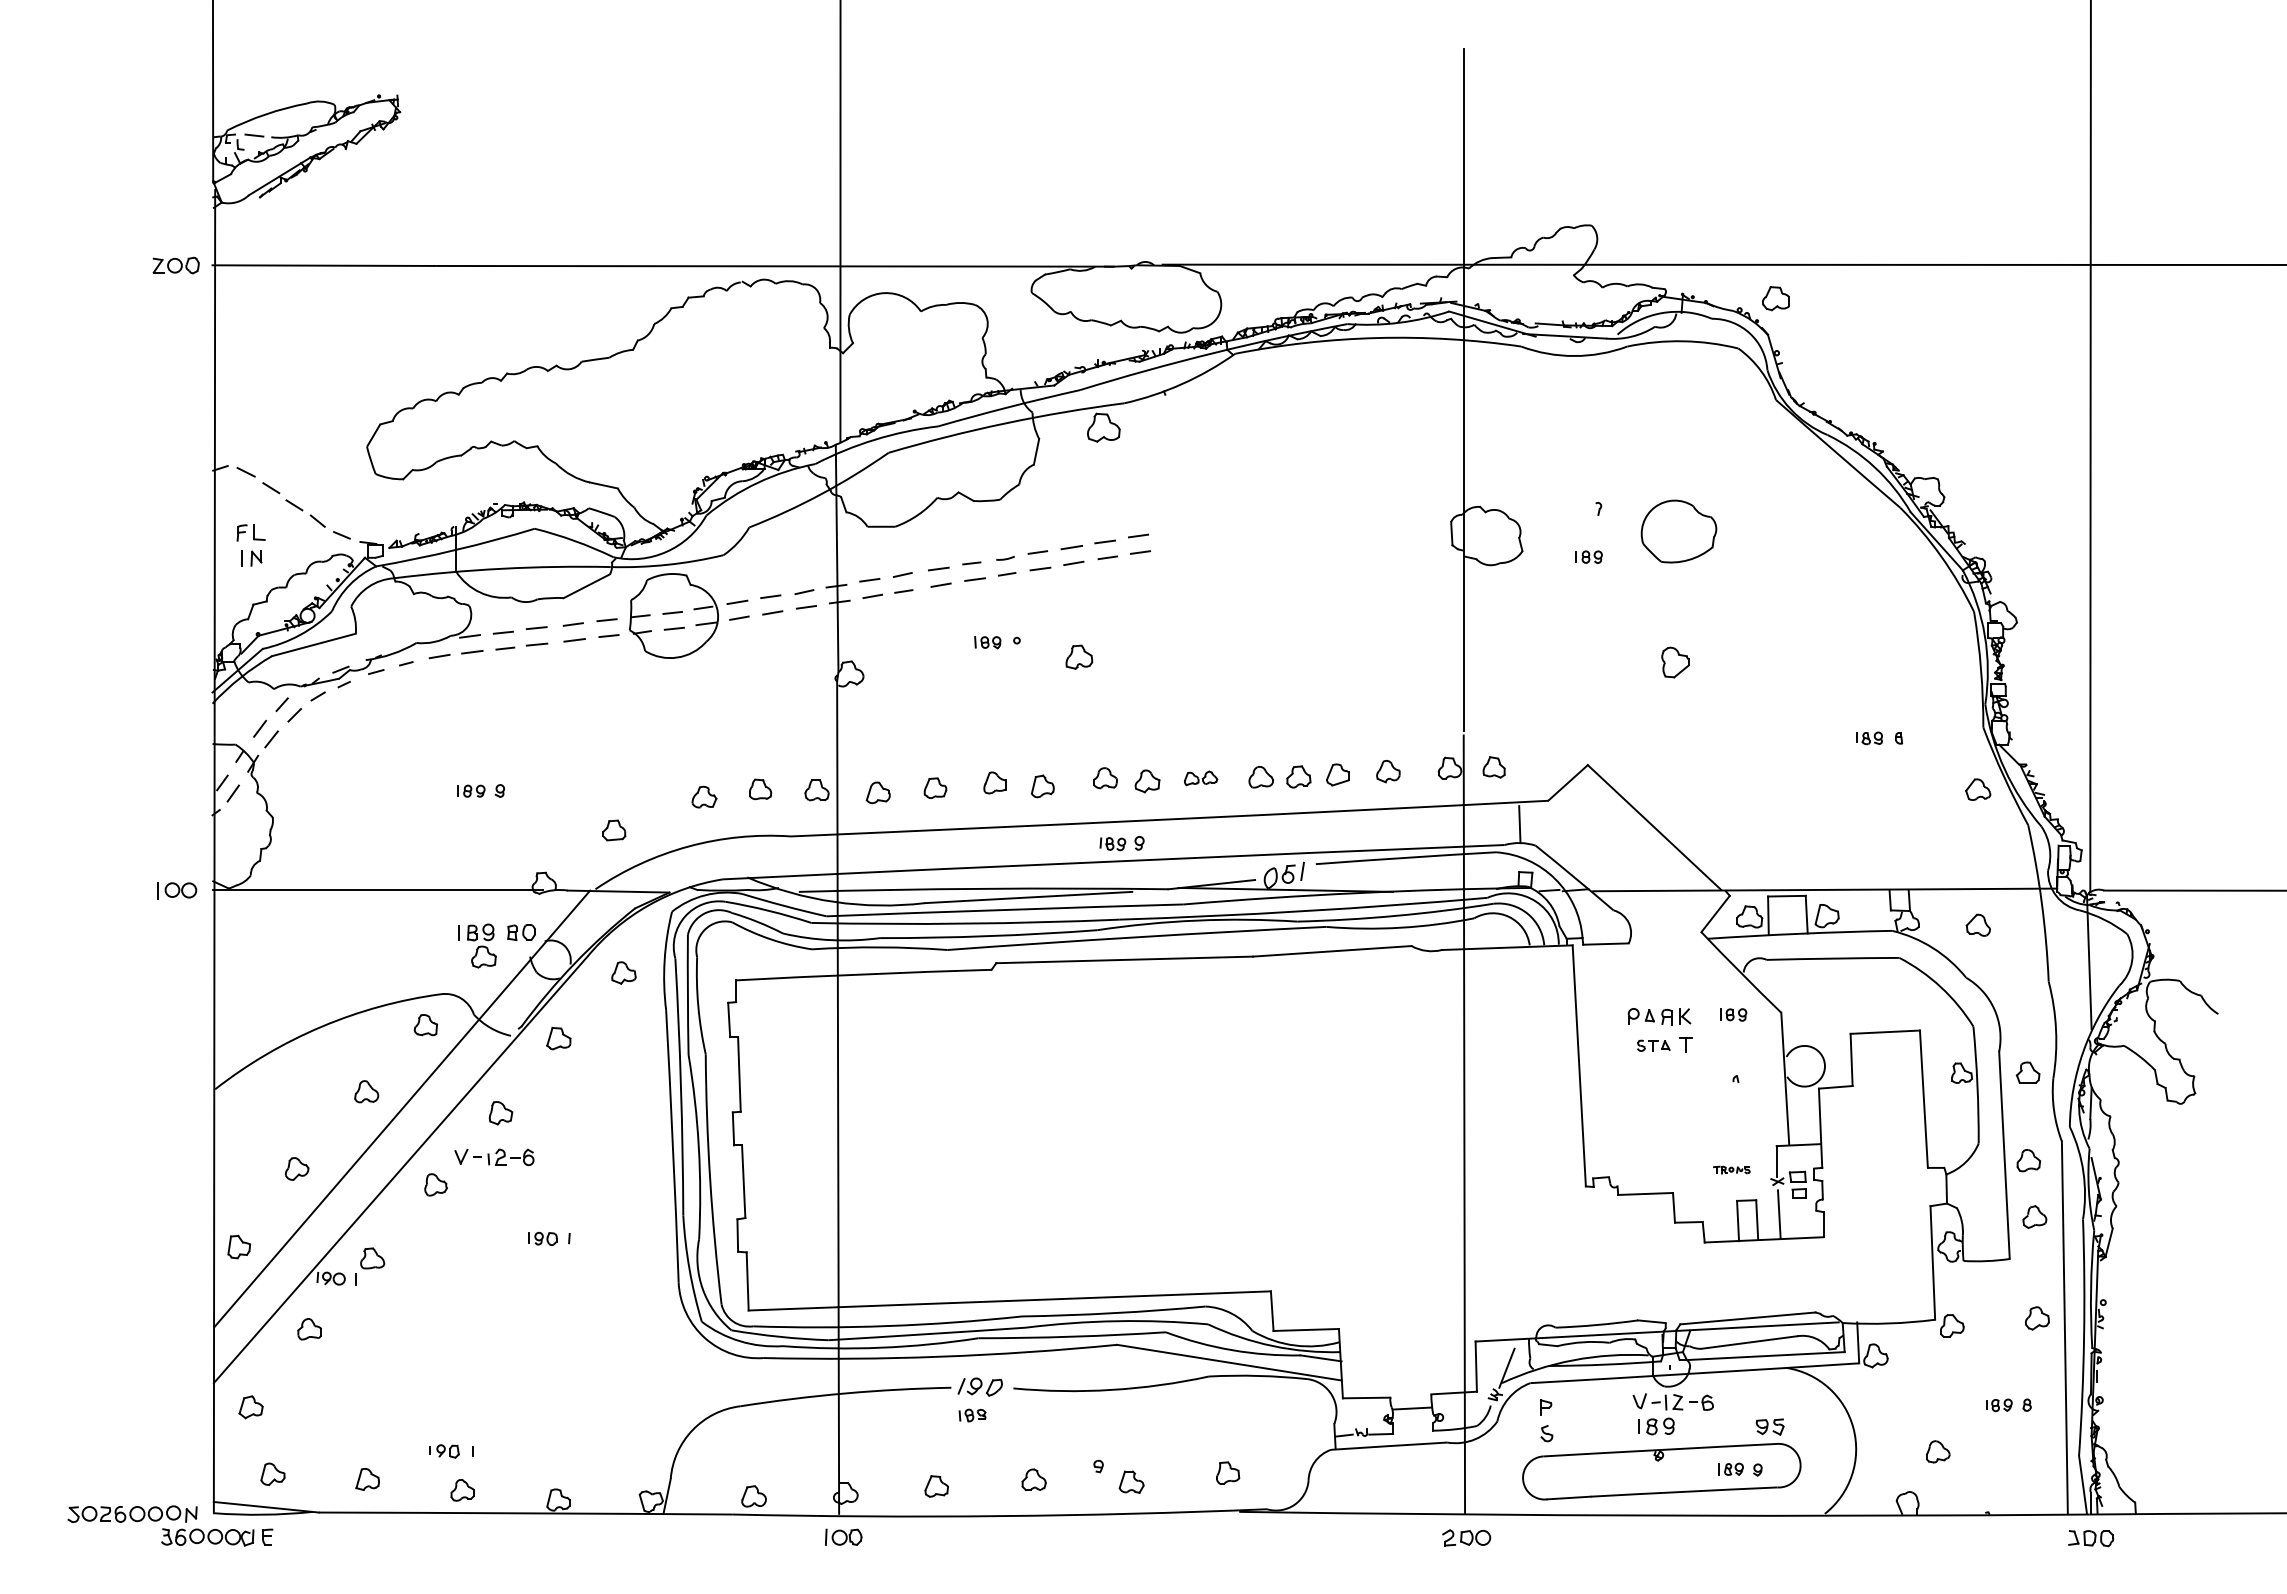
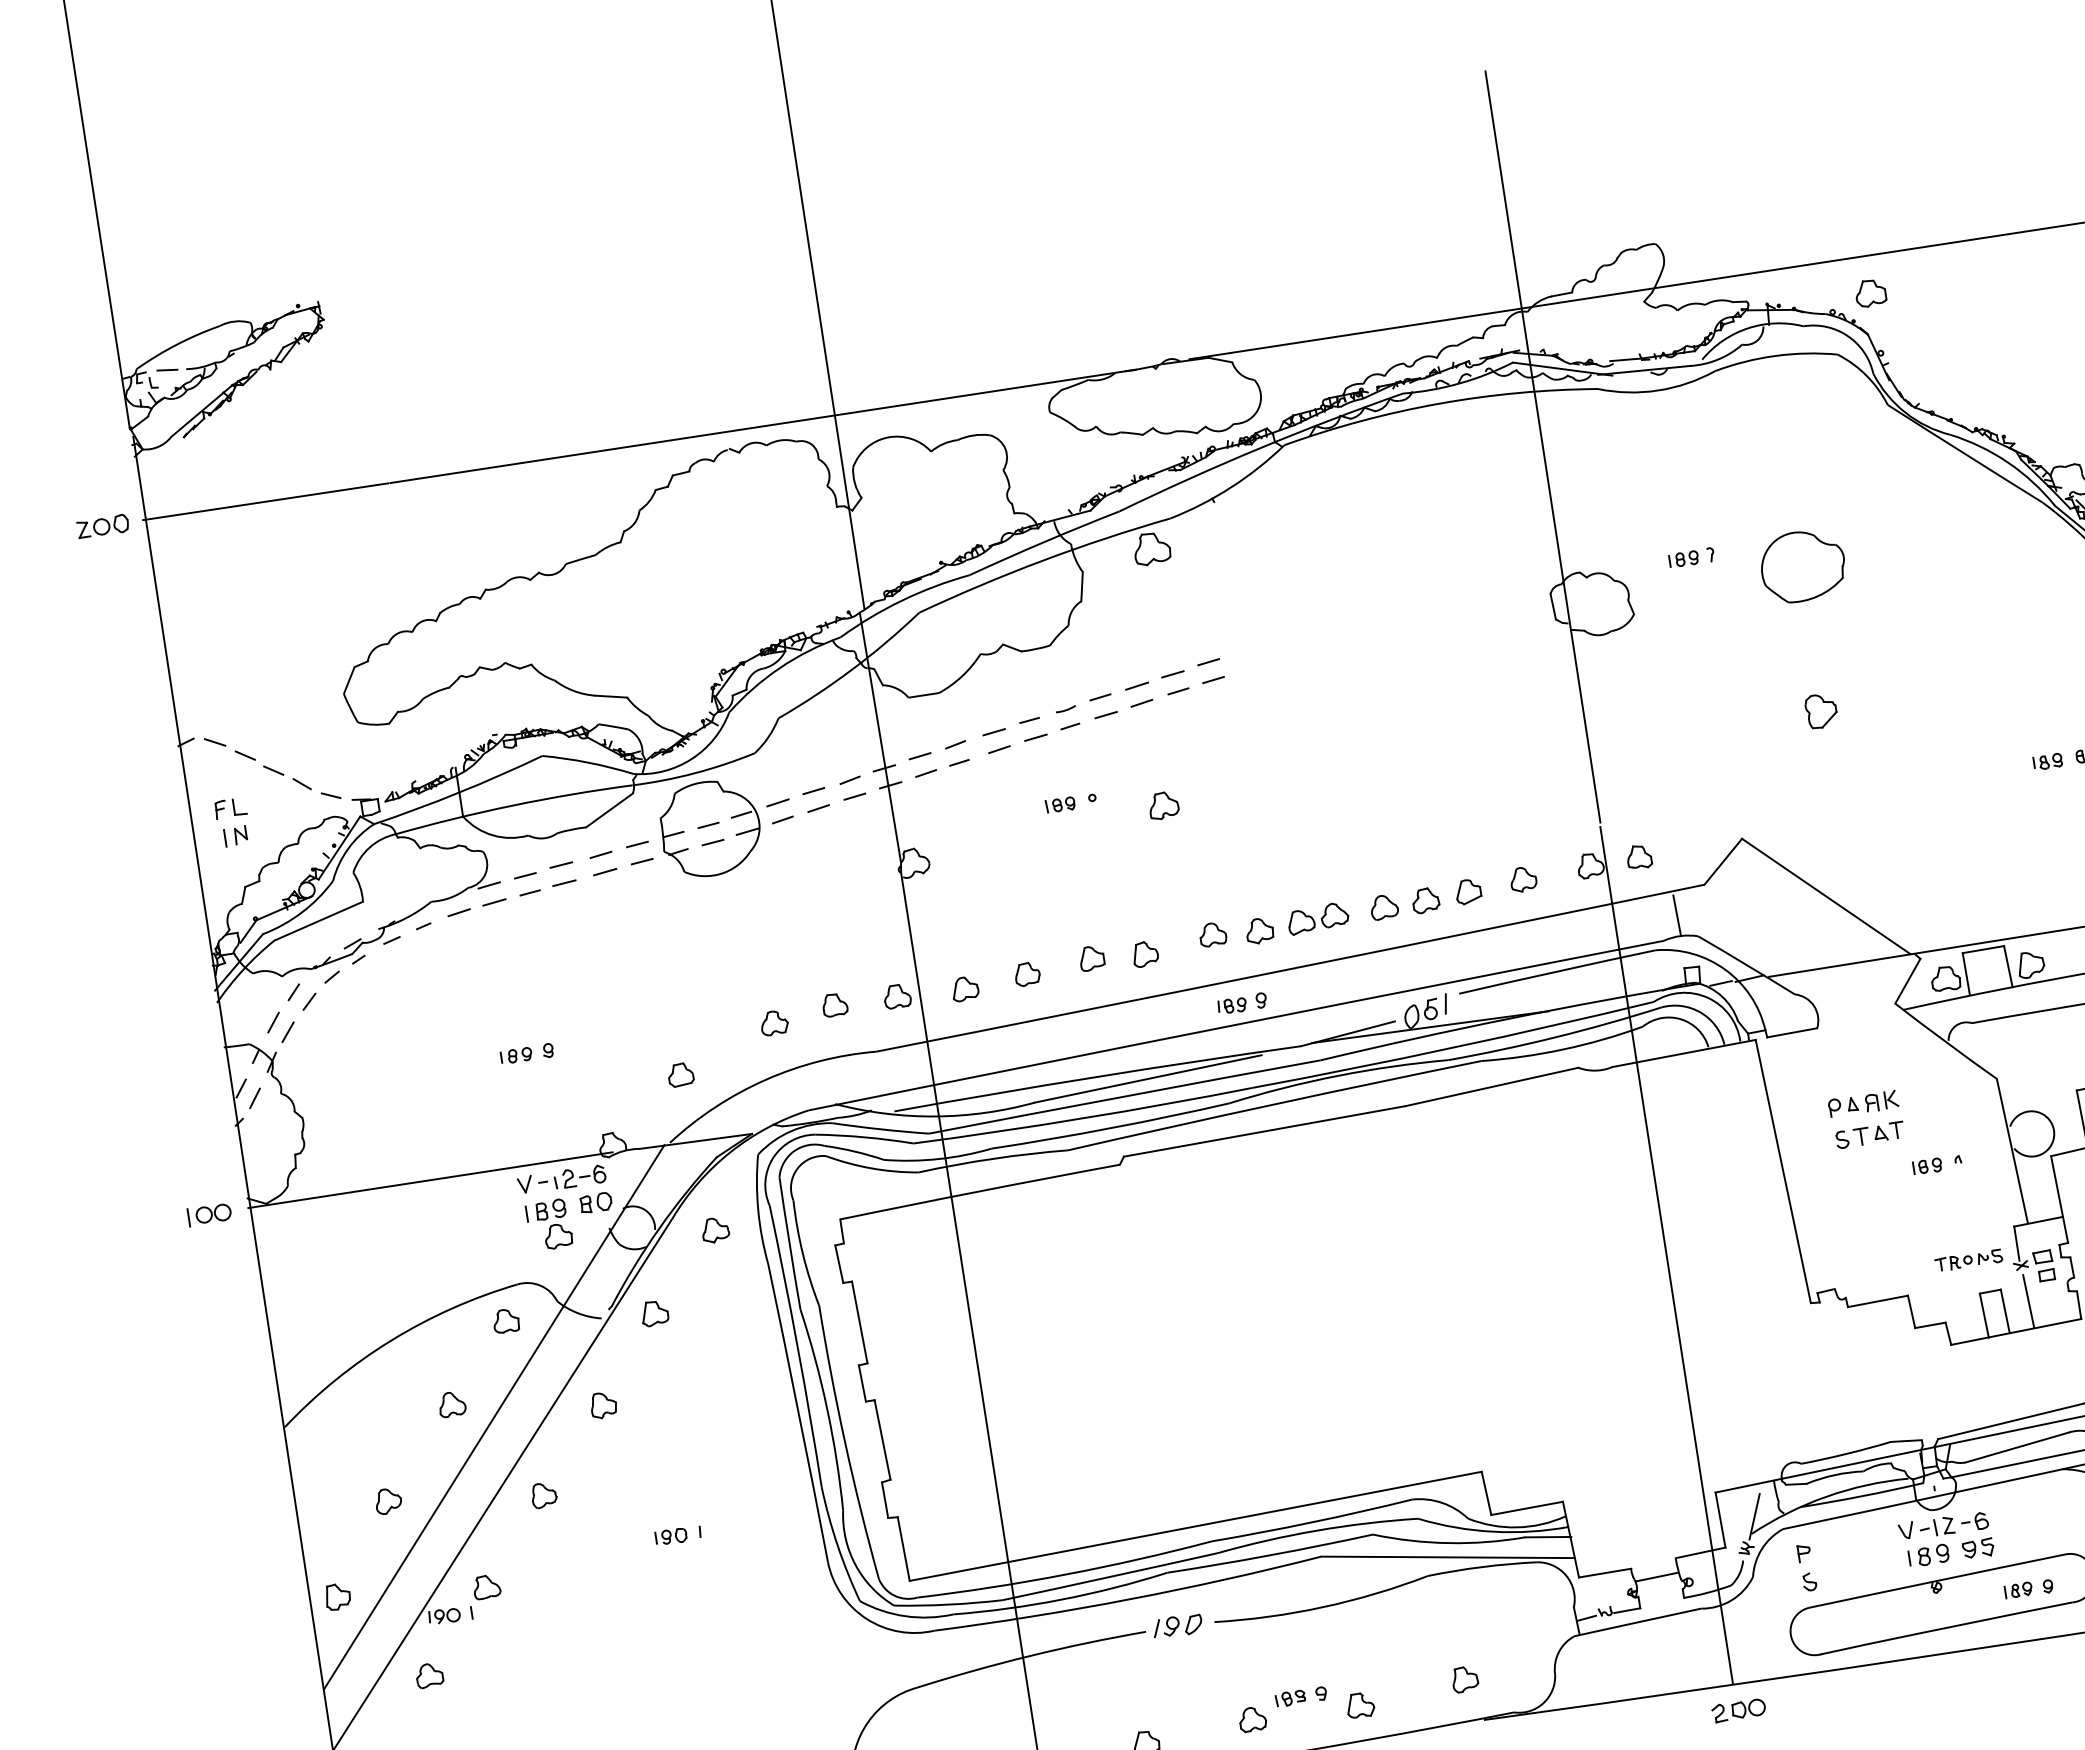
part: (1588, 556) -> (1683, 558), moved
part: (1200, 778) -> (1317, 918), size x1.67
part: (1733, 1014) -> (1927, 1165), moved
part: (1653, 1045) -> (1861, 1136), size x1.43
part: (494, 1156) -> (561, 1178), moved
part: (1731, 1169) -> (1968, 1259), size x1.67
part: (972, 1415) -> (1290, 1698), moved
part: (1769, 1426) -> (1977, 1548), moved

